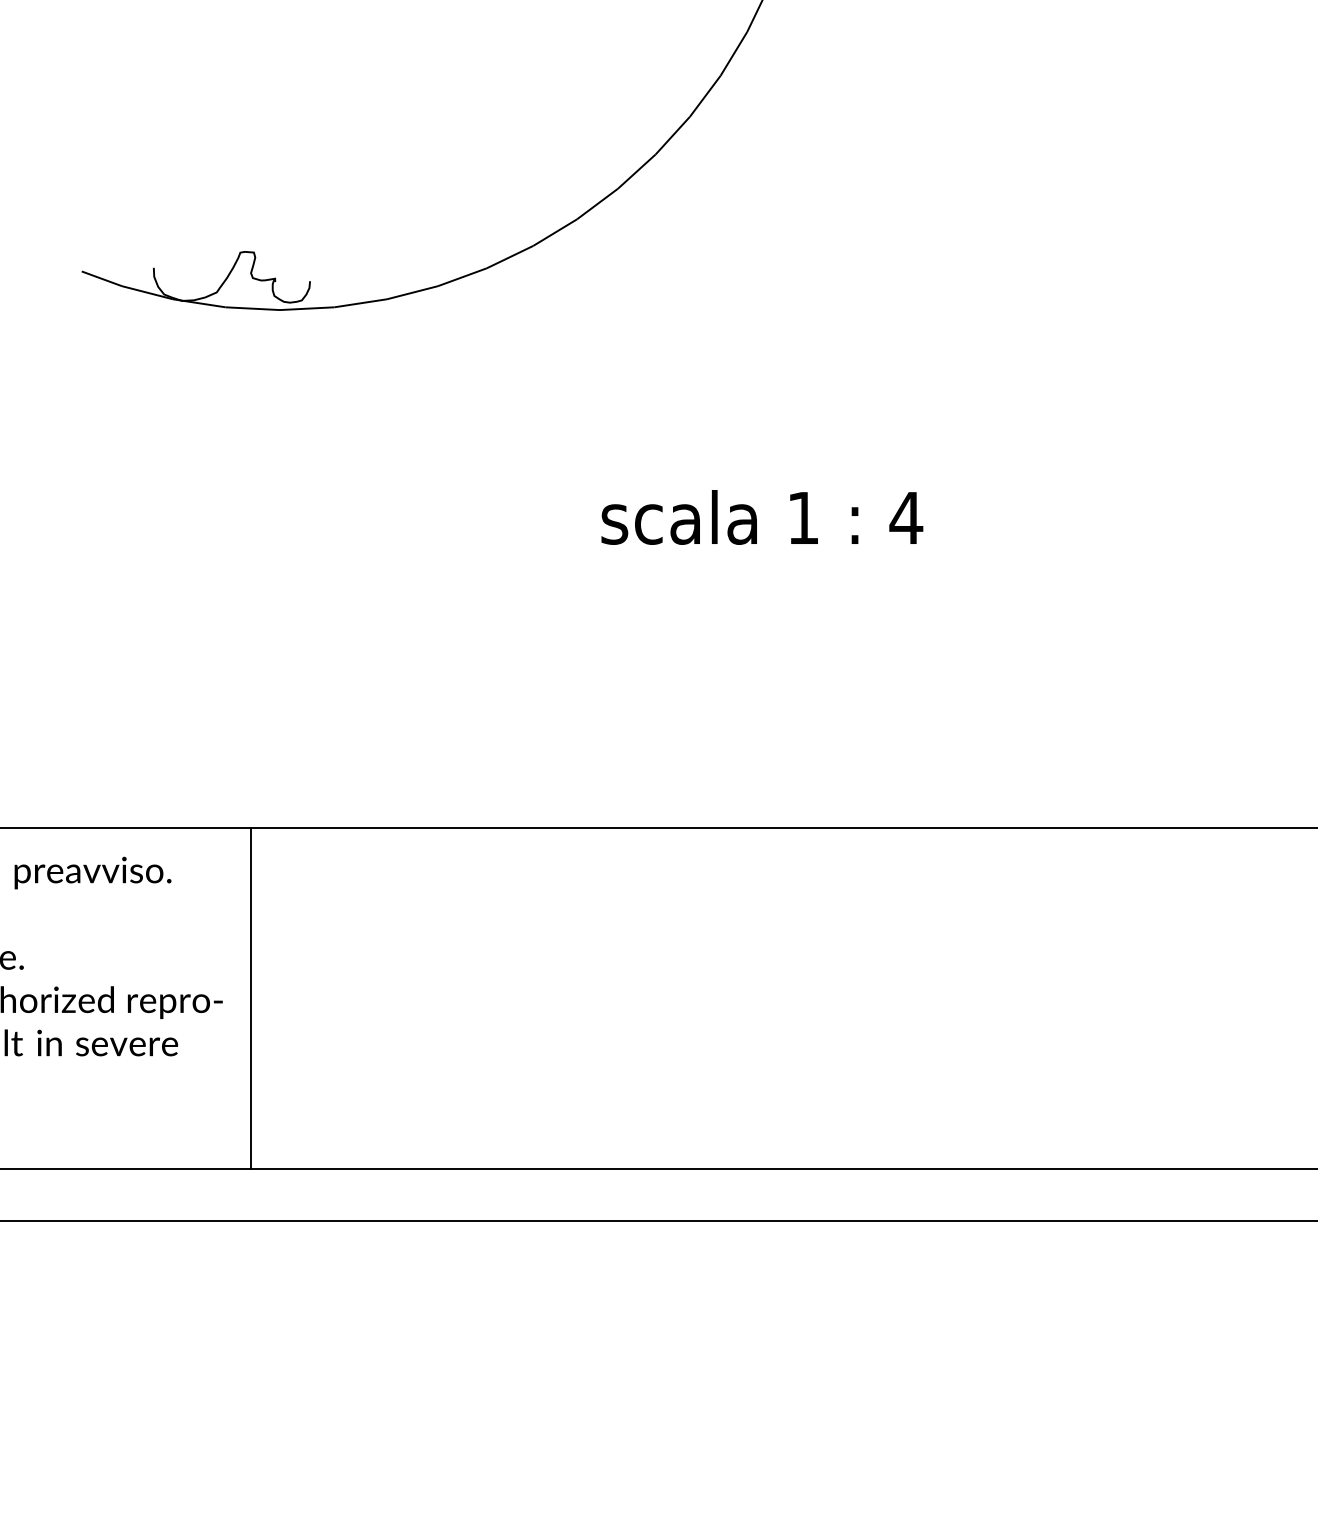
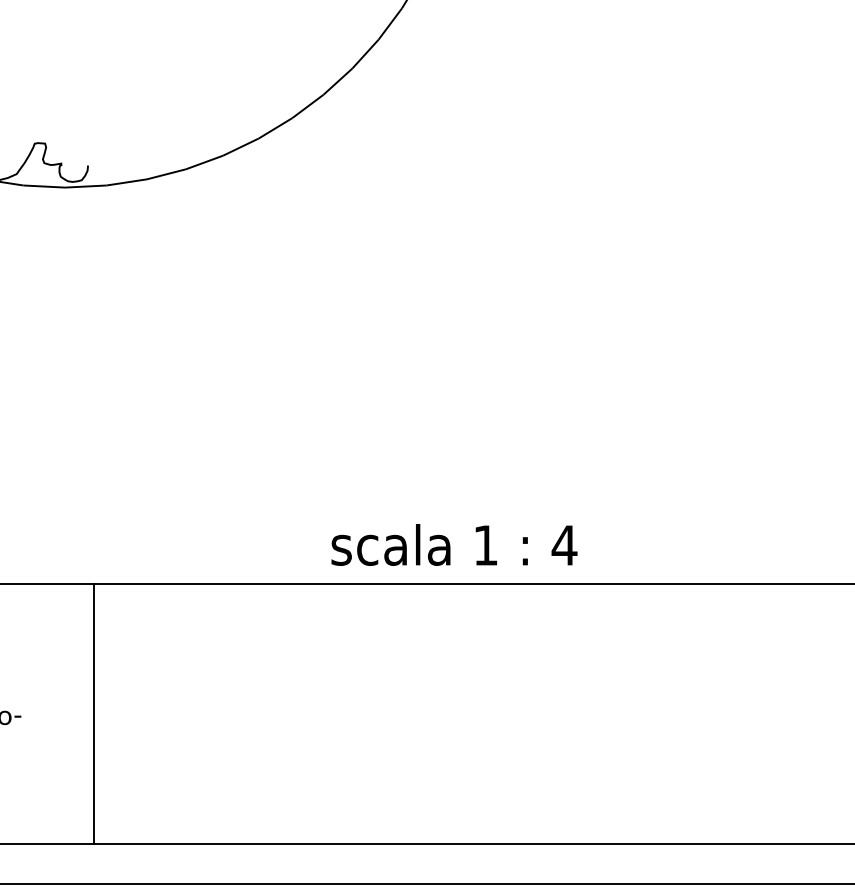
text: (762, 517) -> (454, 545), moved
line: (251, 998) -> (93, 713), moved

